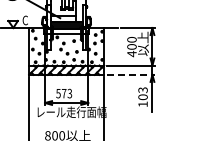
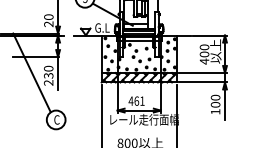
text: (30, 19) -> (103, 27), C -> G.L
line: (130, 74) -> (203, 82), dashed -> solid
text: (142, 89) -> (215, 97), 103 -> 100
text: (63, 92) -> (136, 100), 573 -> 461

